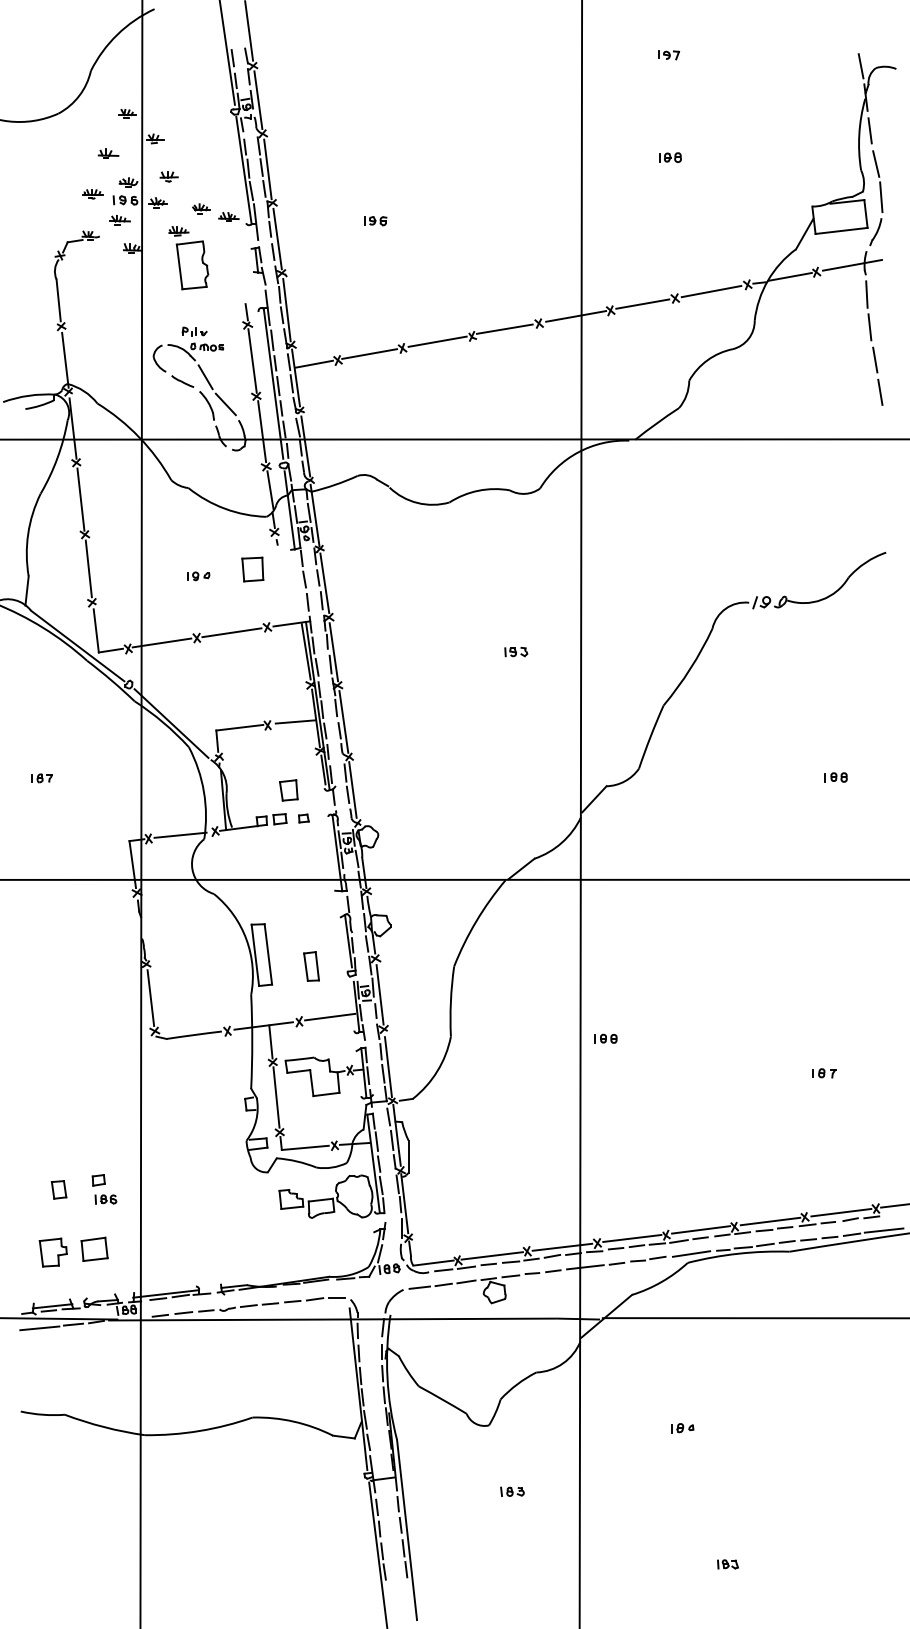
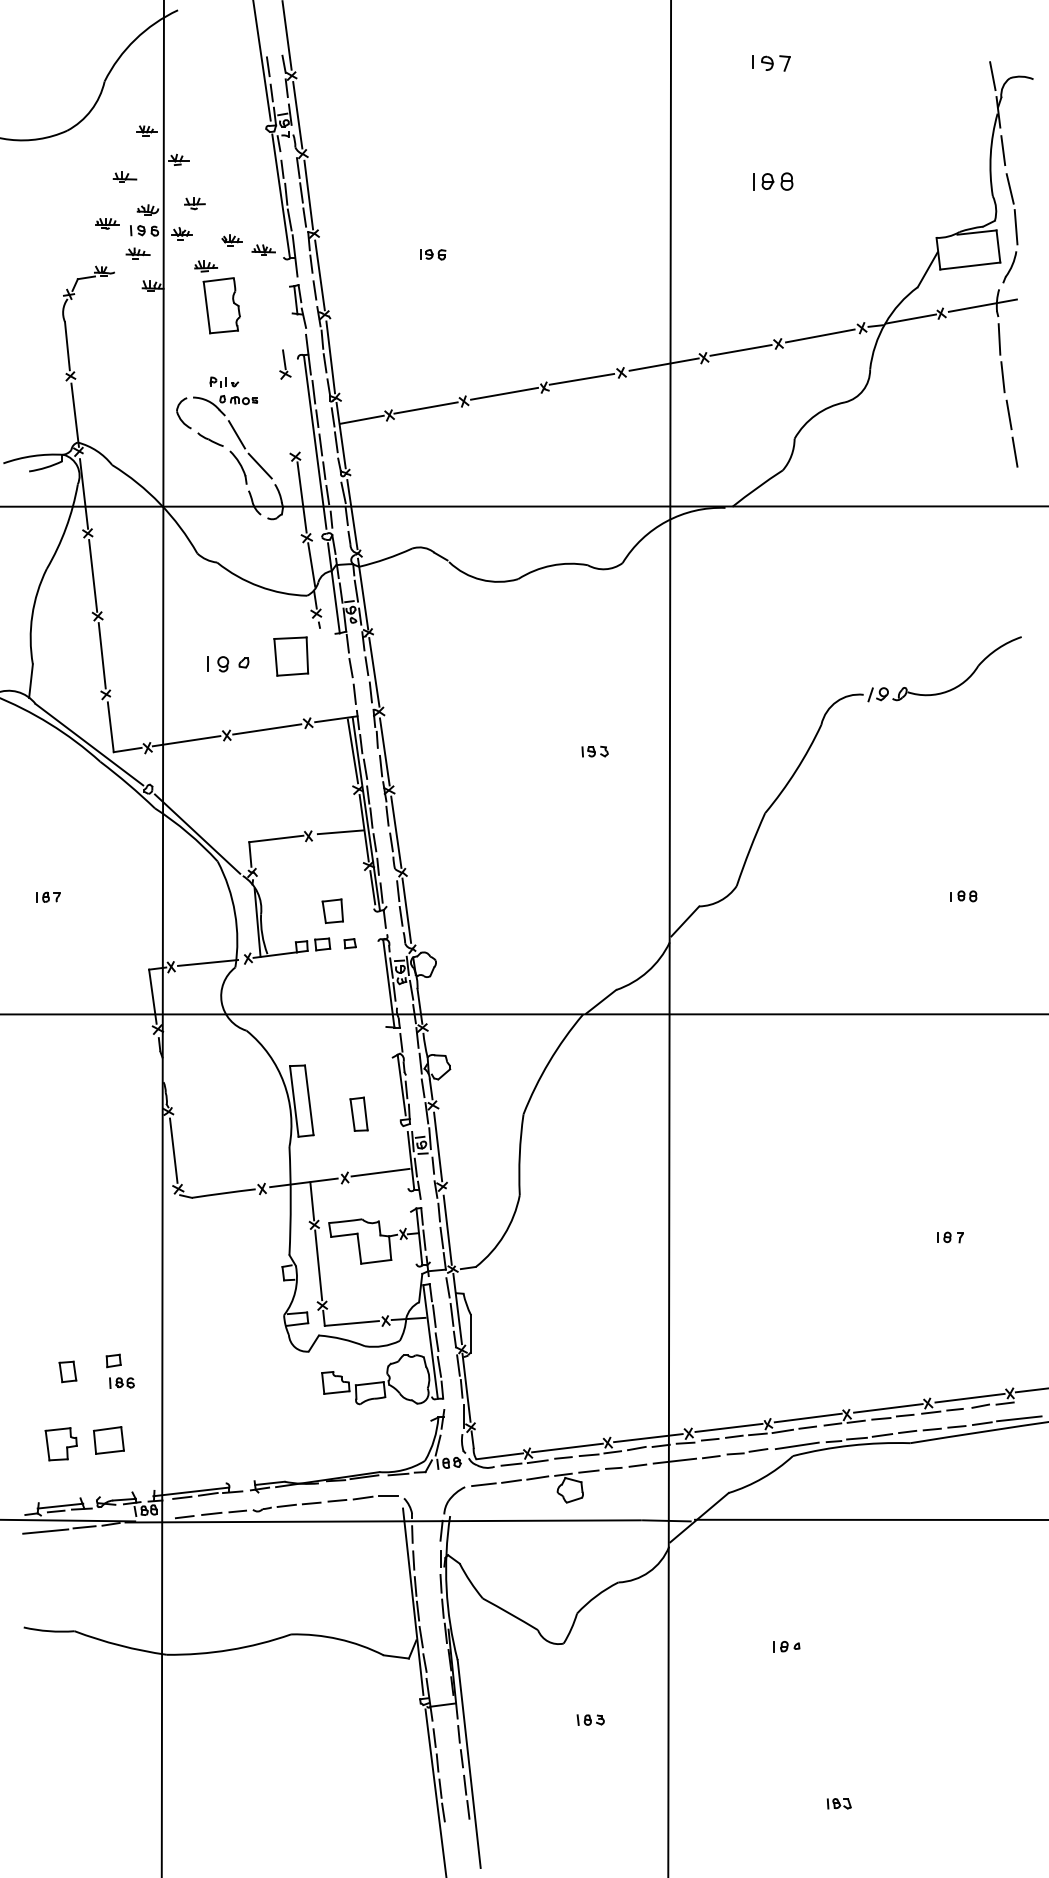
part: (668, 55) -> (770, 63), size x1.6
part: (670, 157) -> (773, 181), size x1.6
line: (252, 360) -> (290, 415), removed
part: (252, 569) -> (290, 656), size x1.4
part: (198, 576) -> (228, 664), size x1.6
part: (605, 1038) -> (698, 1197), removed

